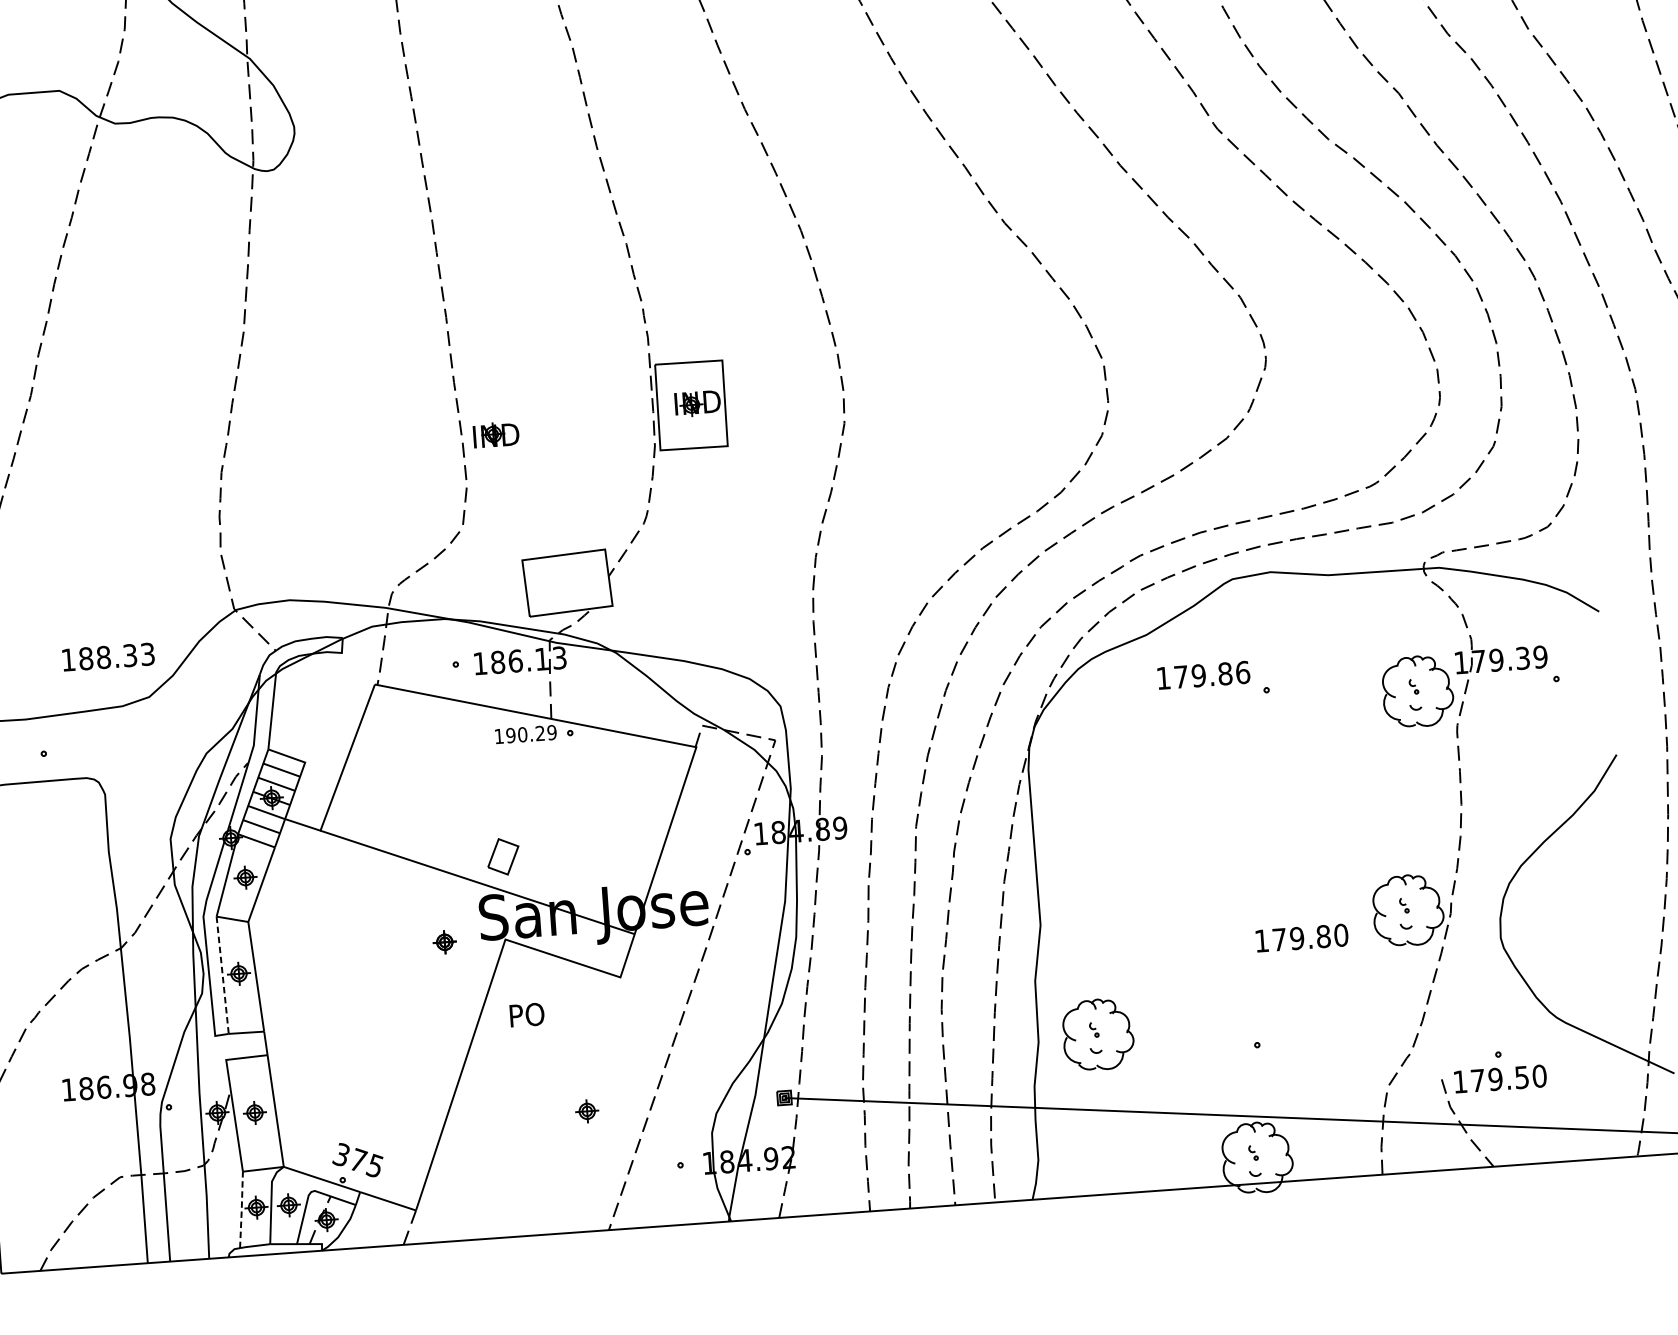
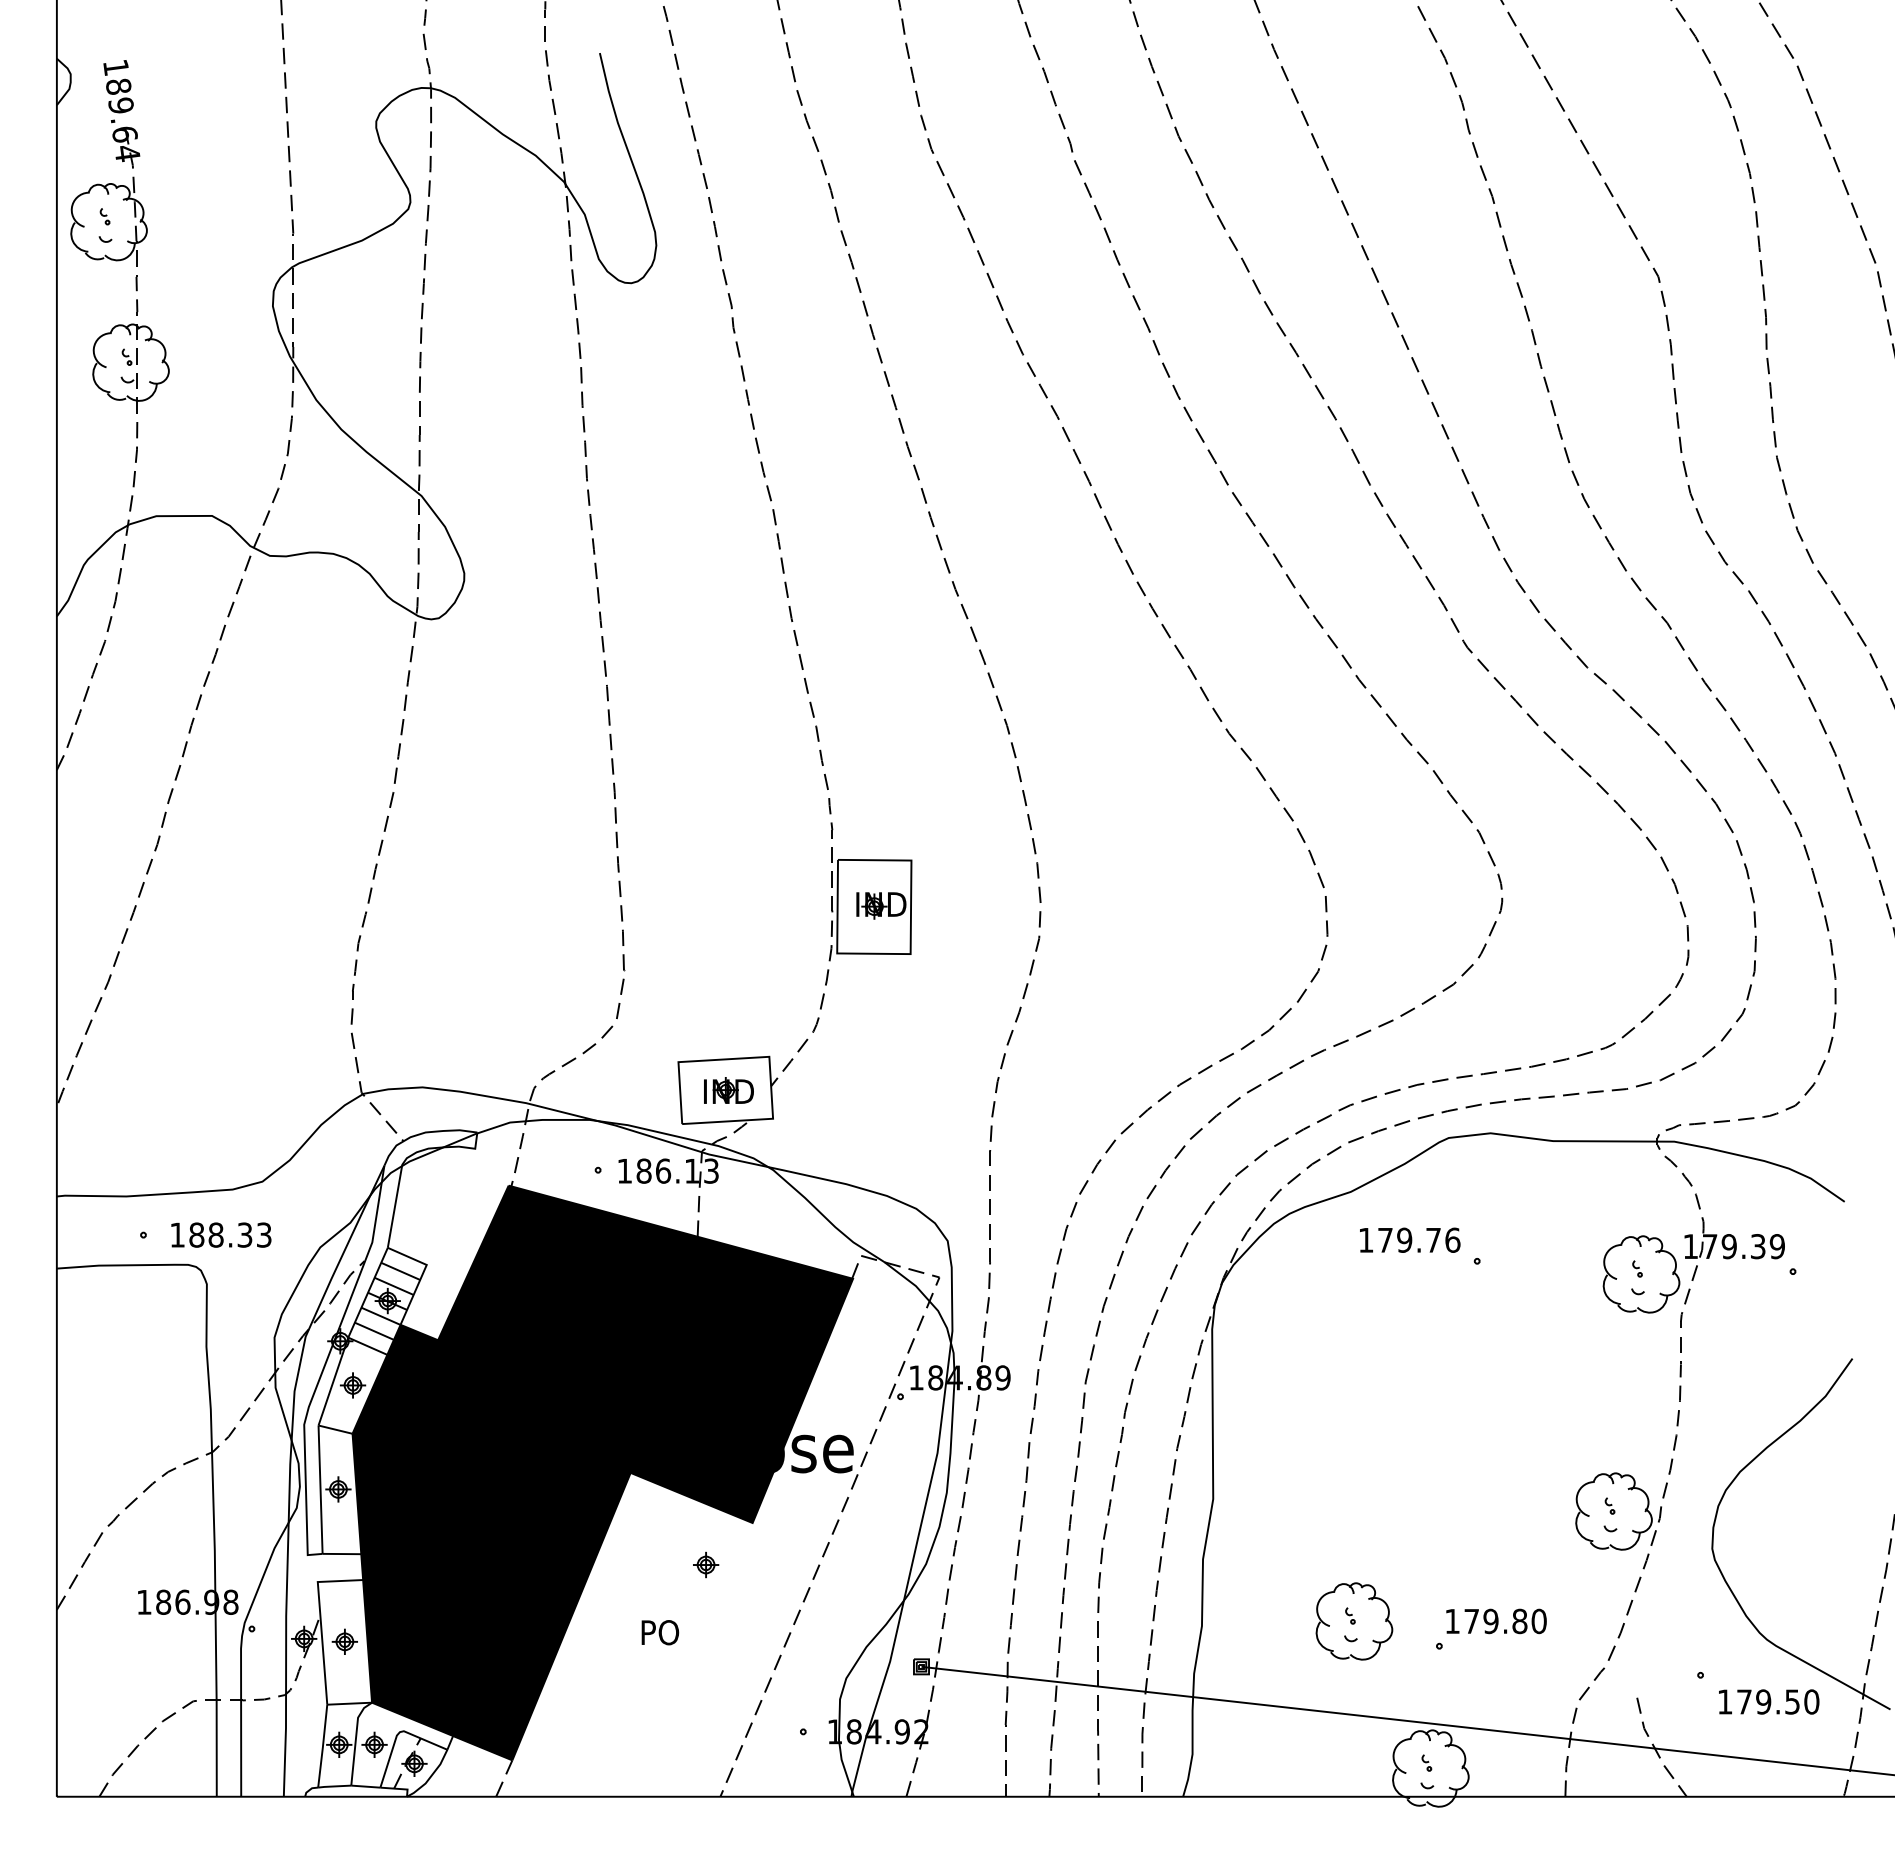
part: (495, 434) -> (728, 1090), moved
text: (108, 656) -> (221, 1234), moved
text: (1225, 673) -> (1433, 1239), 179.86 -> 179.76
text: (1302, 938) -> (1496, 1621), moved
fill: (479, 941) -> (602, 1472), added
line: (222, 976) -> (320, 1490), dashed -> solid
text: (527, 1014) -> (660, 1632), moved
part: (1098, 1034) -> (1354, 1621), moved
text: (1500, 1078) -> (1769, 1701), moved
part: (587, 1110) -> (706, 1564), moved
line: (241, 1210) -> (322, 1746), dashed -> solid

